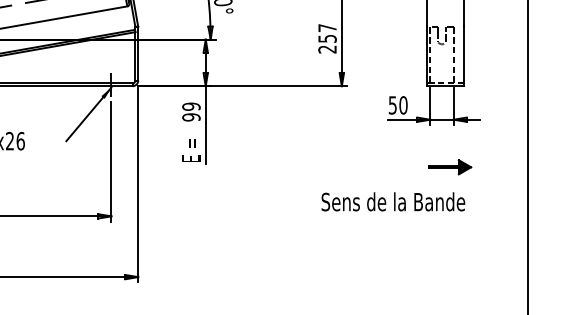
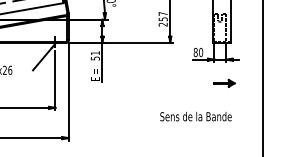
text: (392, 103) -> (195, 51), 50 -> 80
text: (189, 111) -> (94, 55), 99 -> 51
text: (392, 201) -> (195, 116), moved

